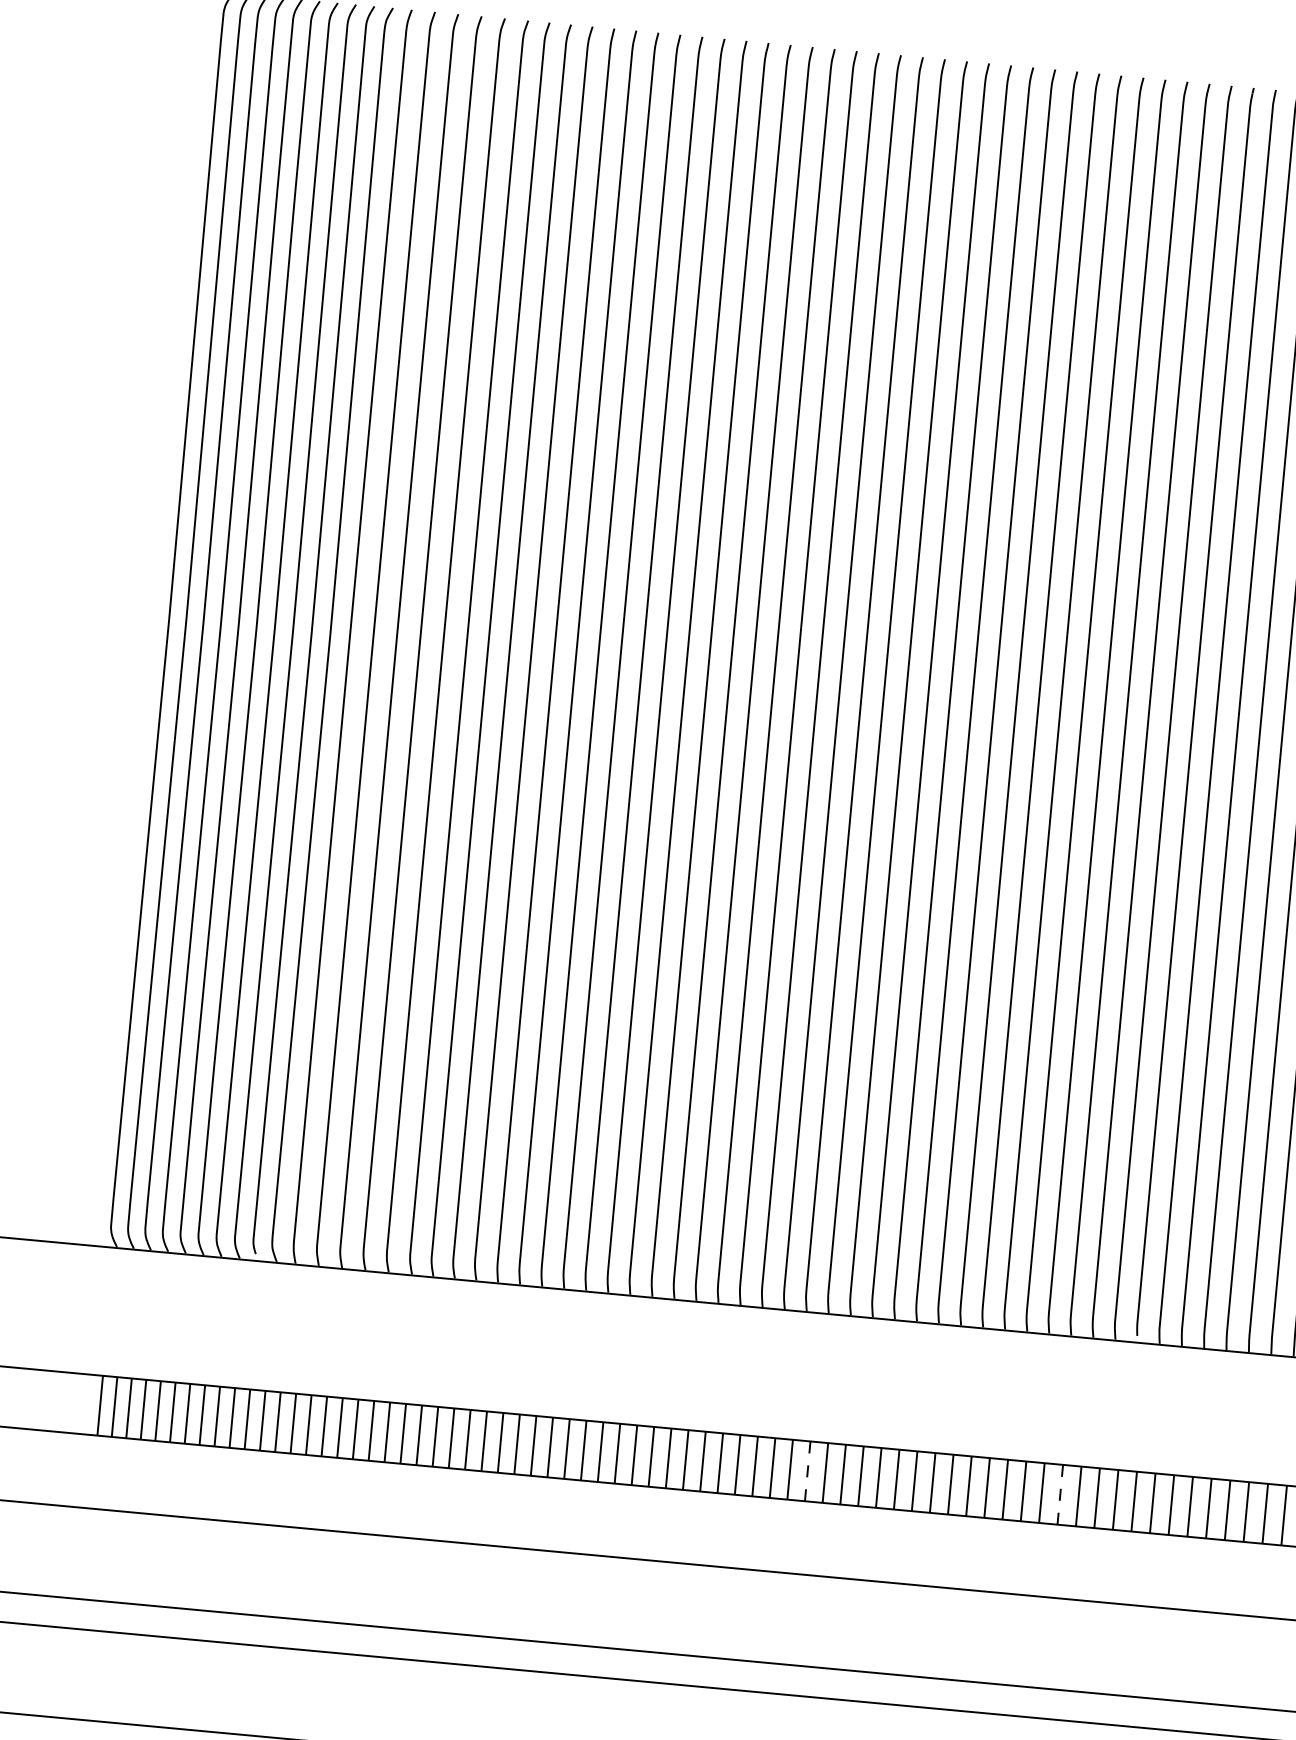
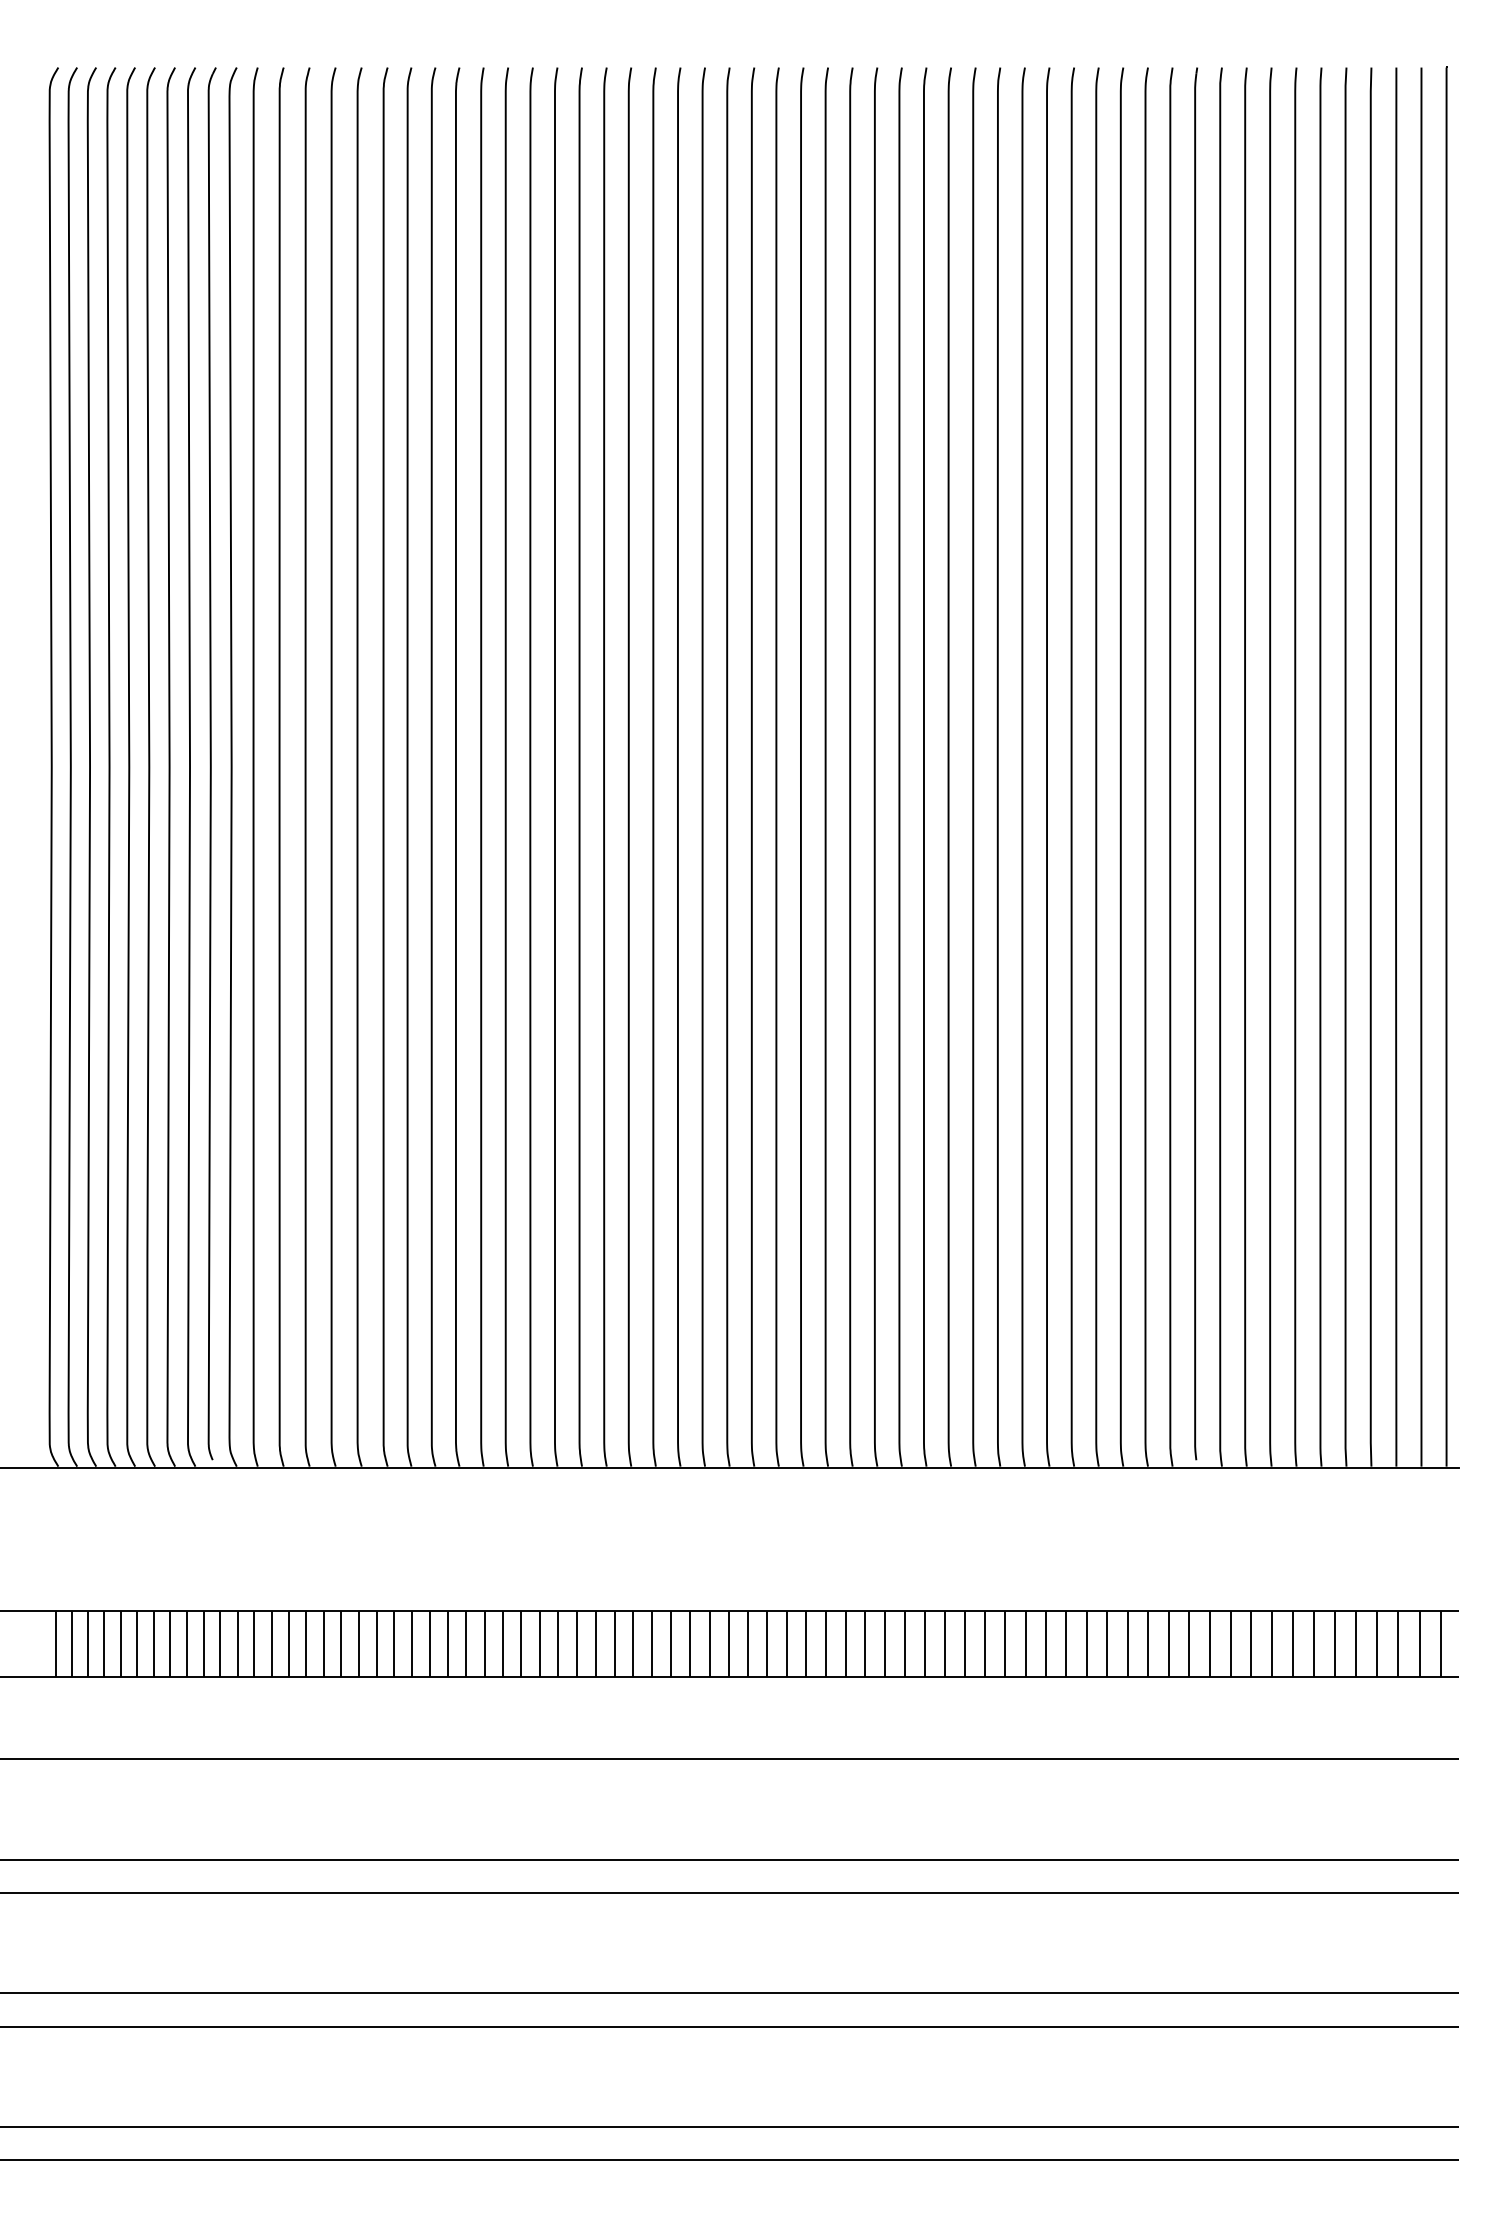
line: (807, 1471) -> (845, 1643), dashed -> solid
line: (1060, 1494) -> (1127, 1643), dashed -> solid

